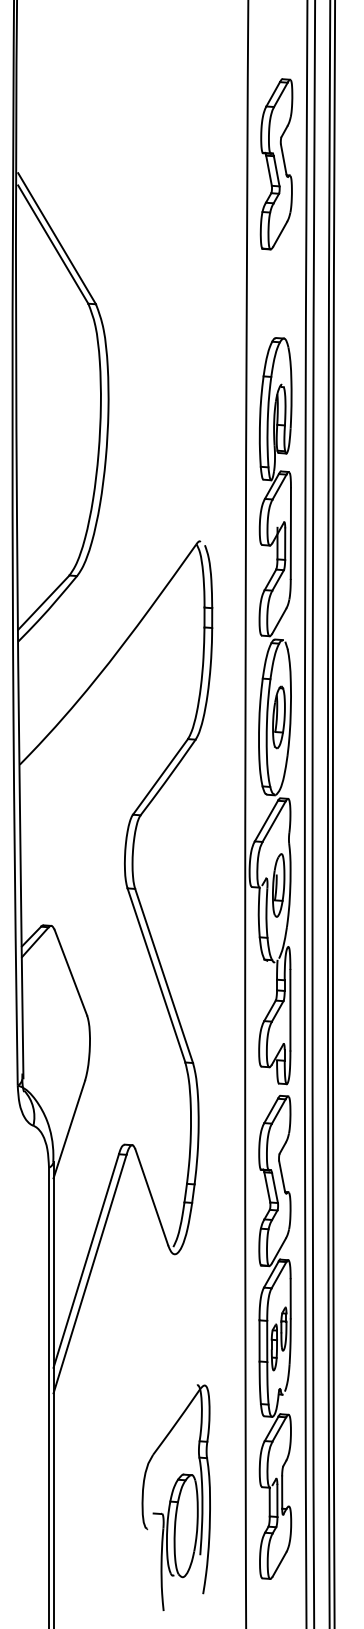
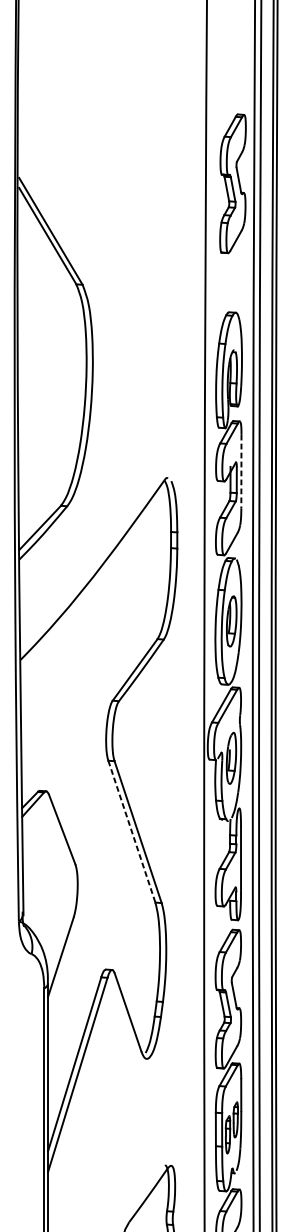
part: (276, 164) -> (232, 183), moved
line: (290, 534) -> (241, 472), solid -> dashed
line: (156, 975) -> (131, 831), solid -> dashed

